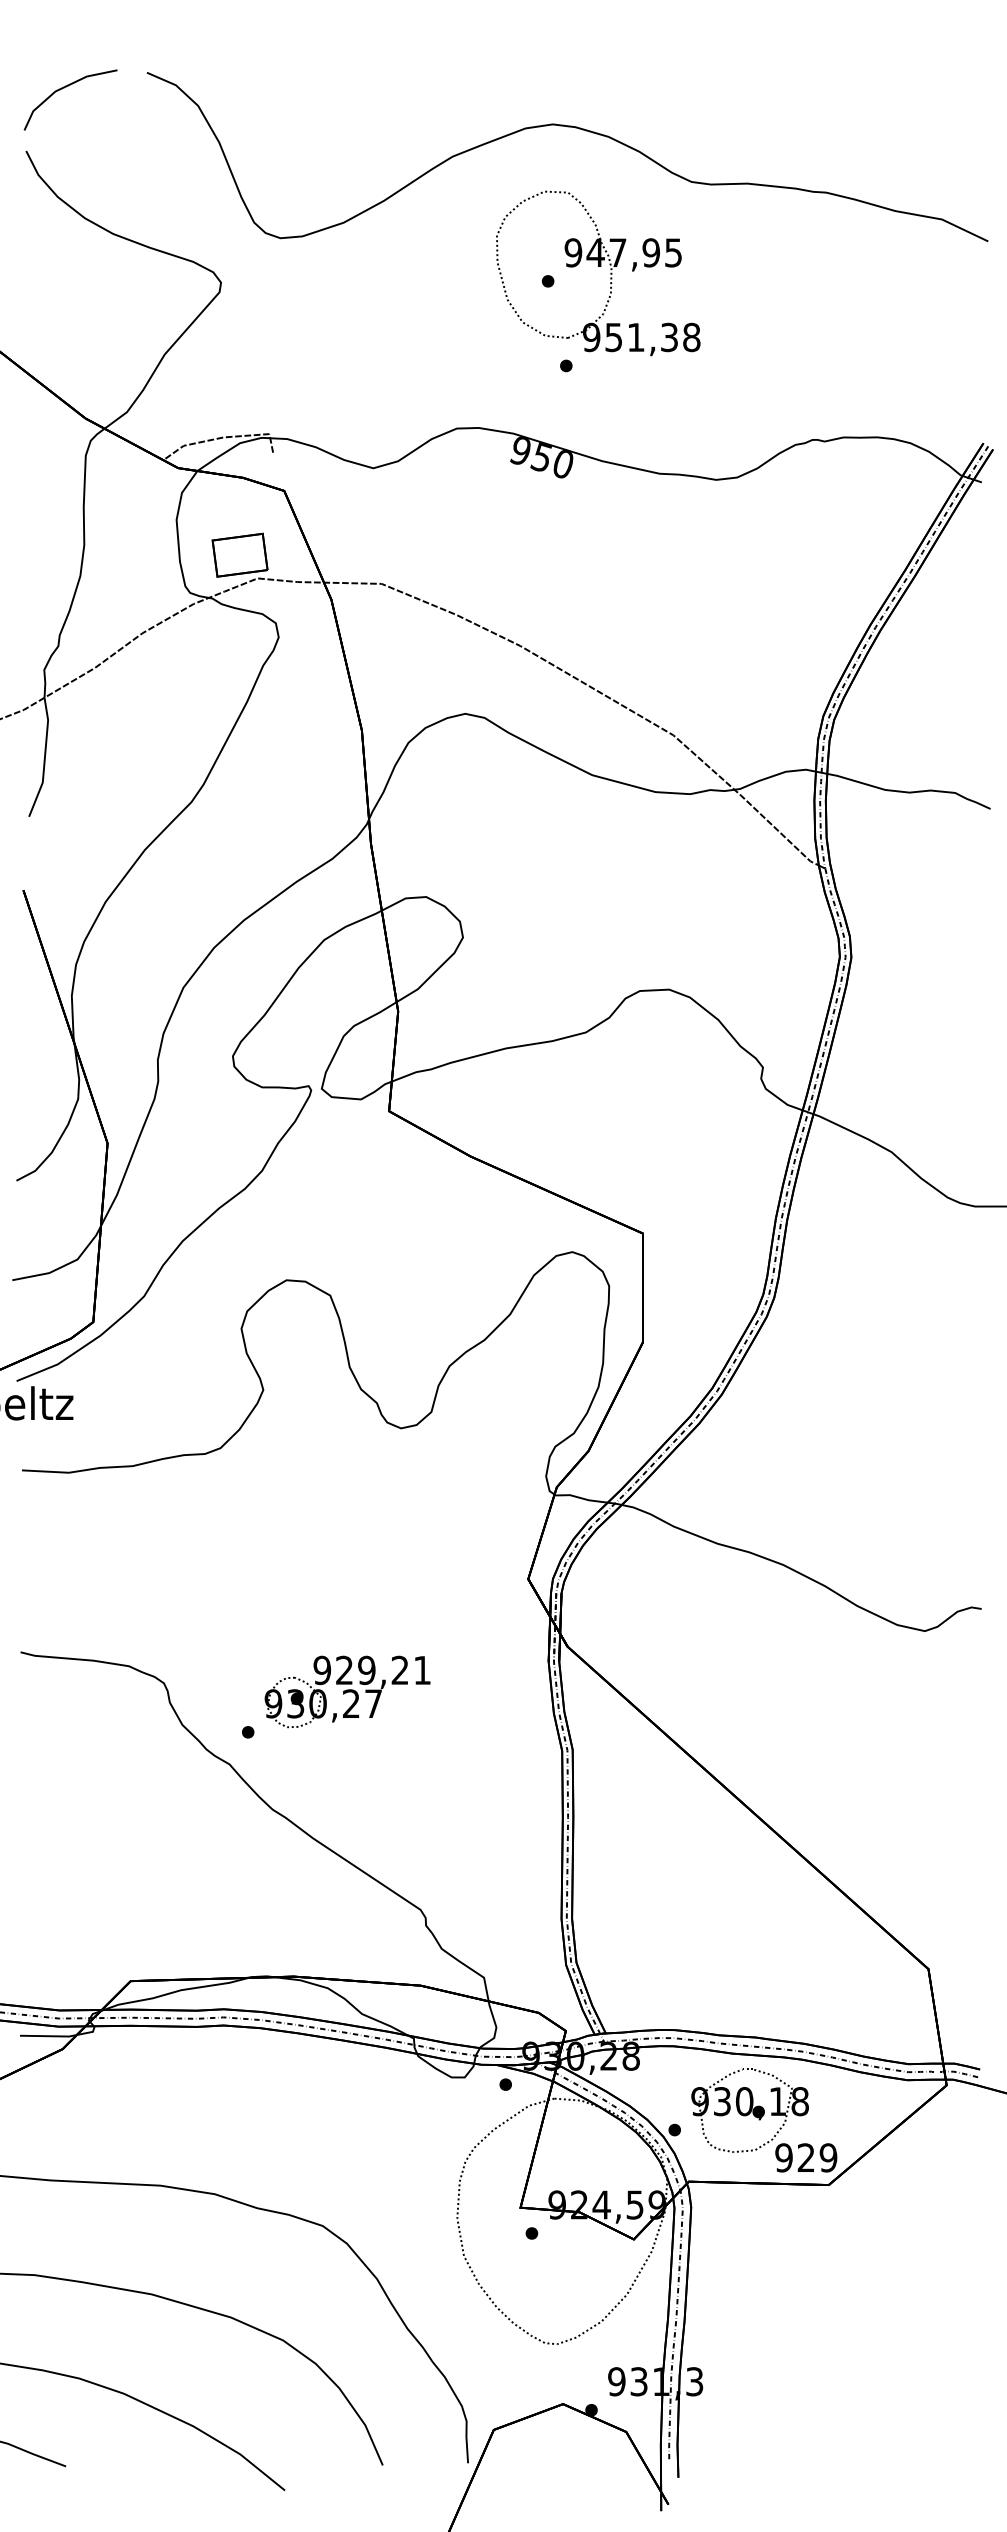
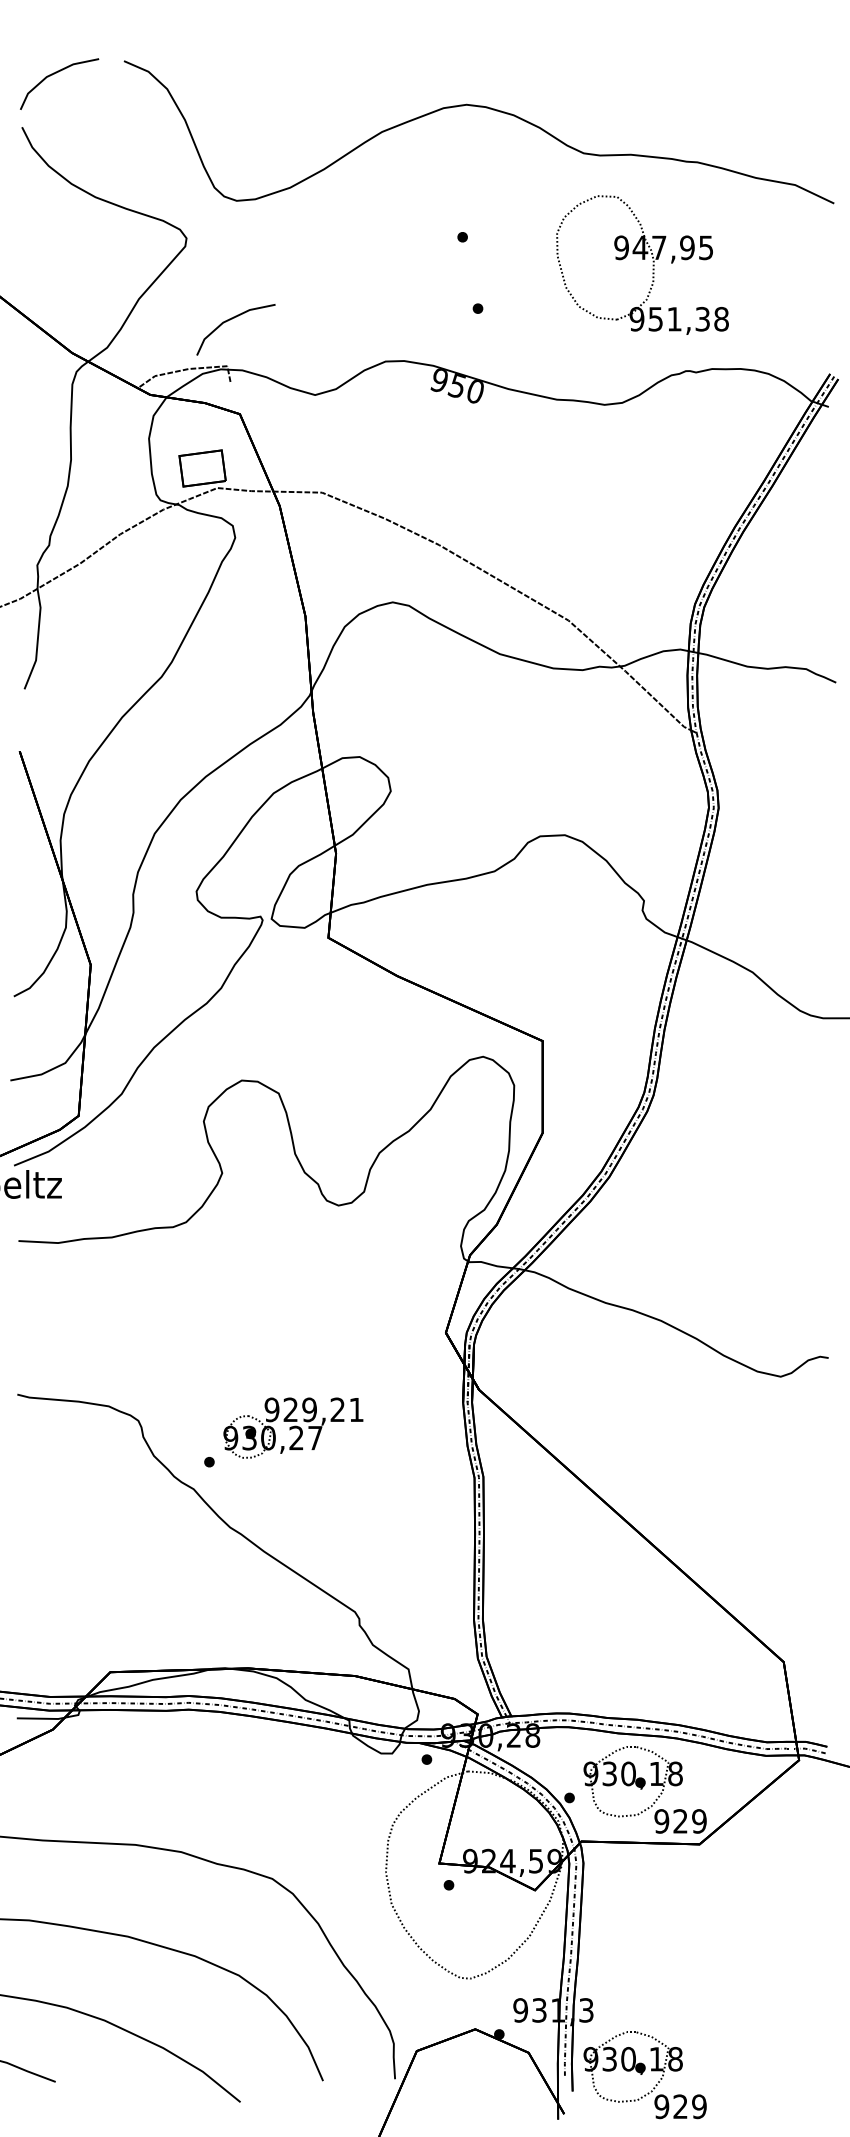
part: (598, 266) -> (642, 259), moved
line: (273, 379) -> (230, 320), added
part: (764, 2458) -> (645, 2075), added

